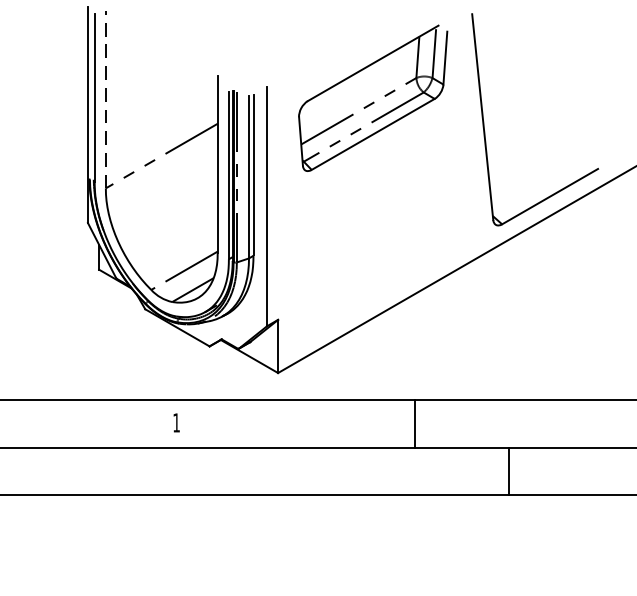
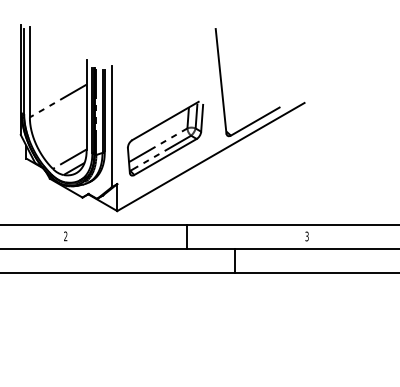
part: (373, 97) -> (165, 138), moved
line: (105, 99) -> (29, 72), dashed -> solid
text: (176, 421) -> (65, 235), 1 -> 2

